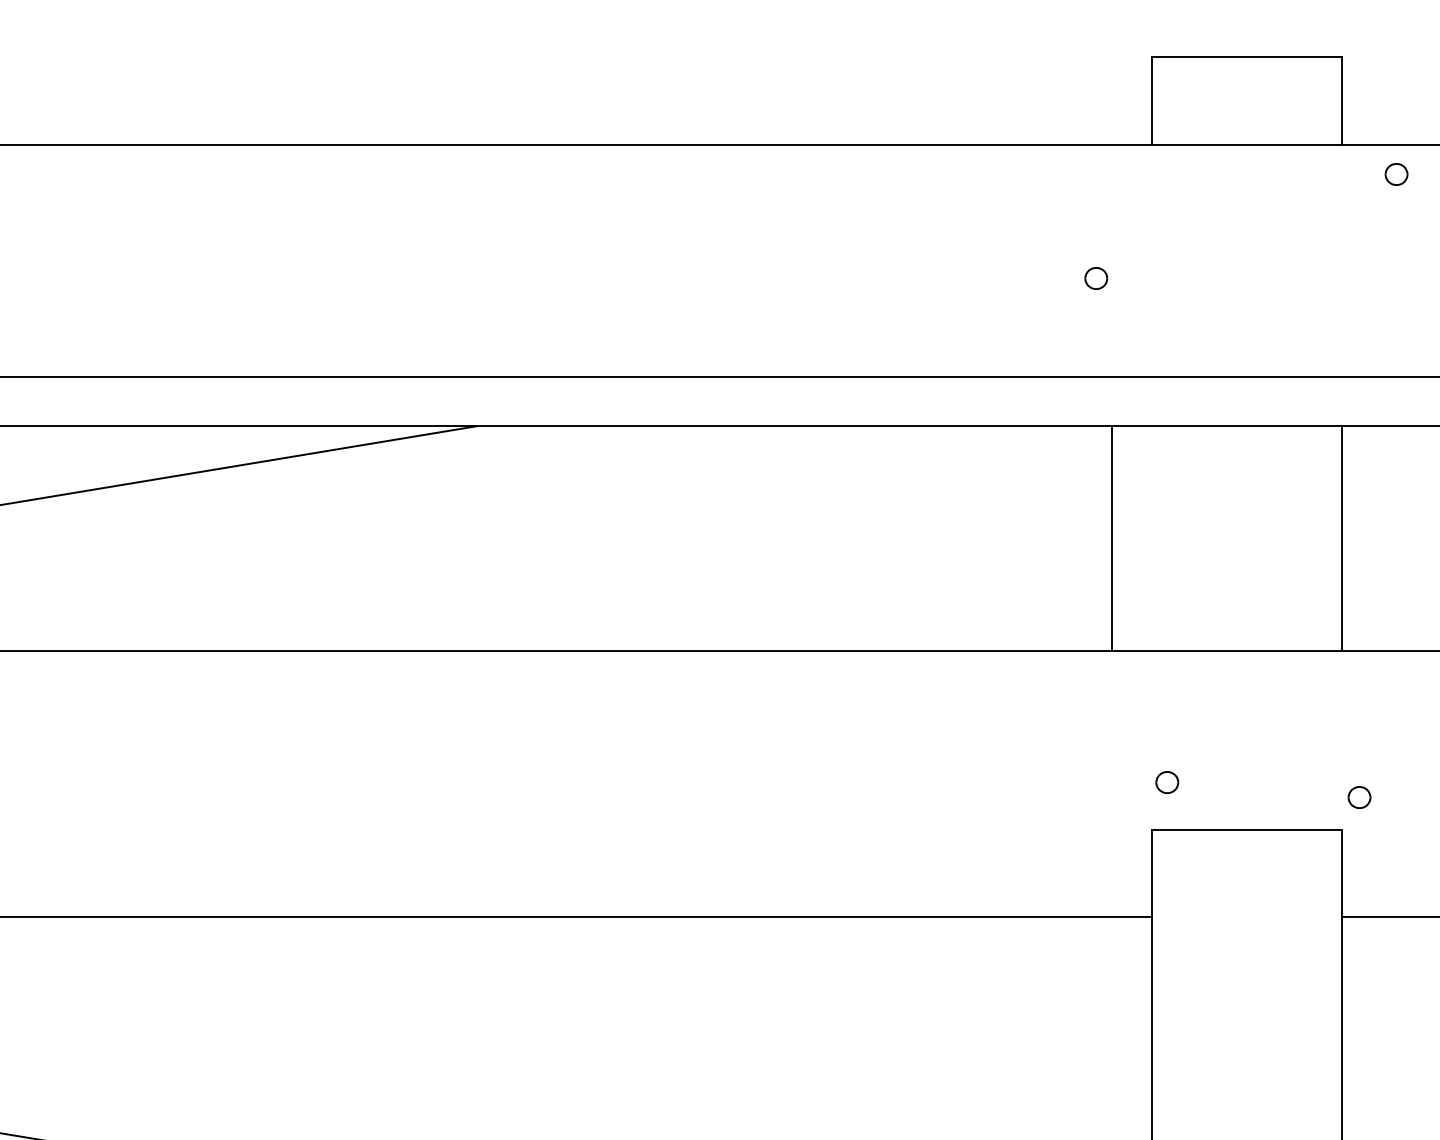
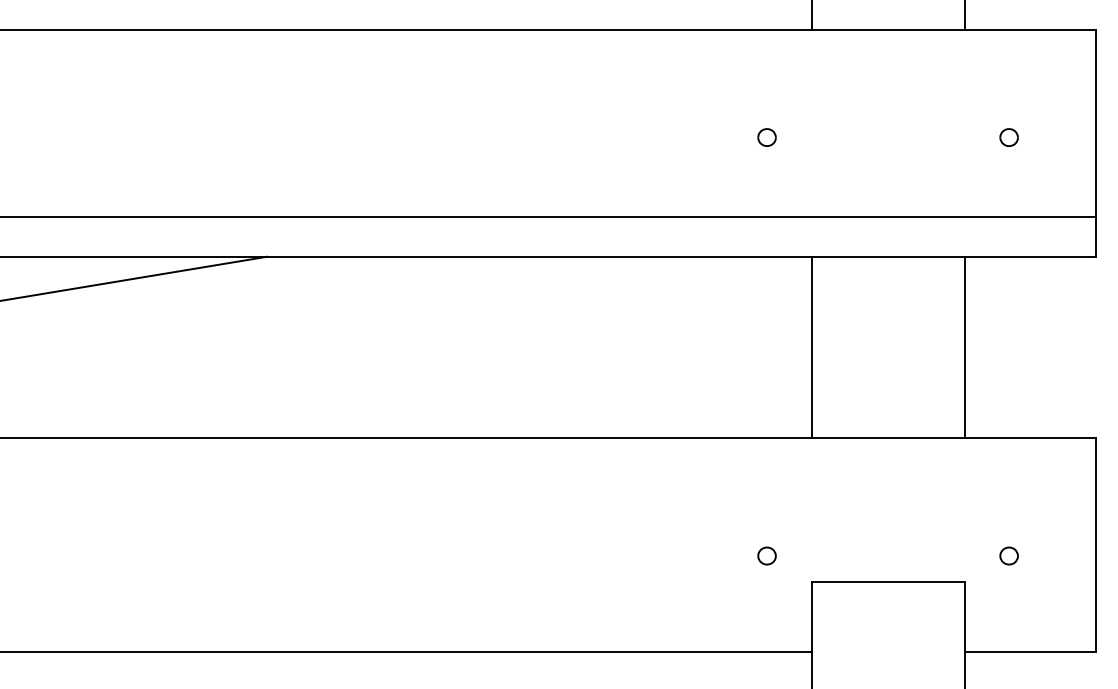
part: (1396, 174) -> (1009, 137), moved
line: (1111, 538) -> (811, 347), moved
part: (1167, 782) -> (767, 556), moved
part: (1359, 797) -> (1009, 556), moved

